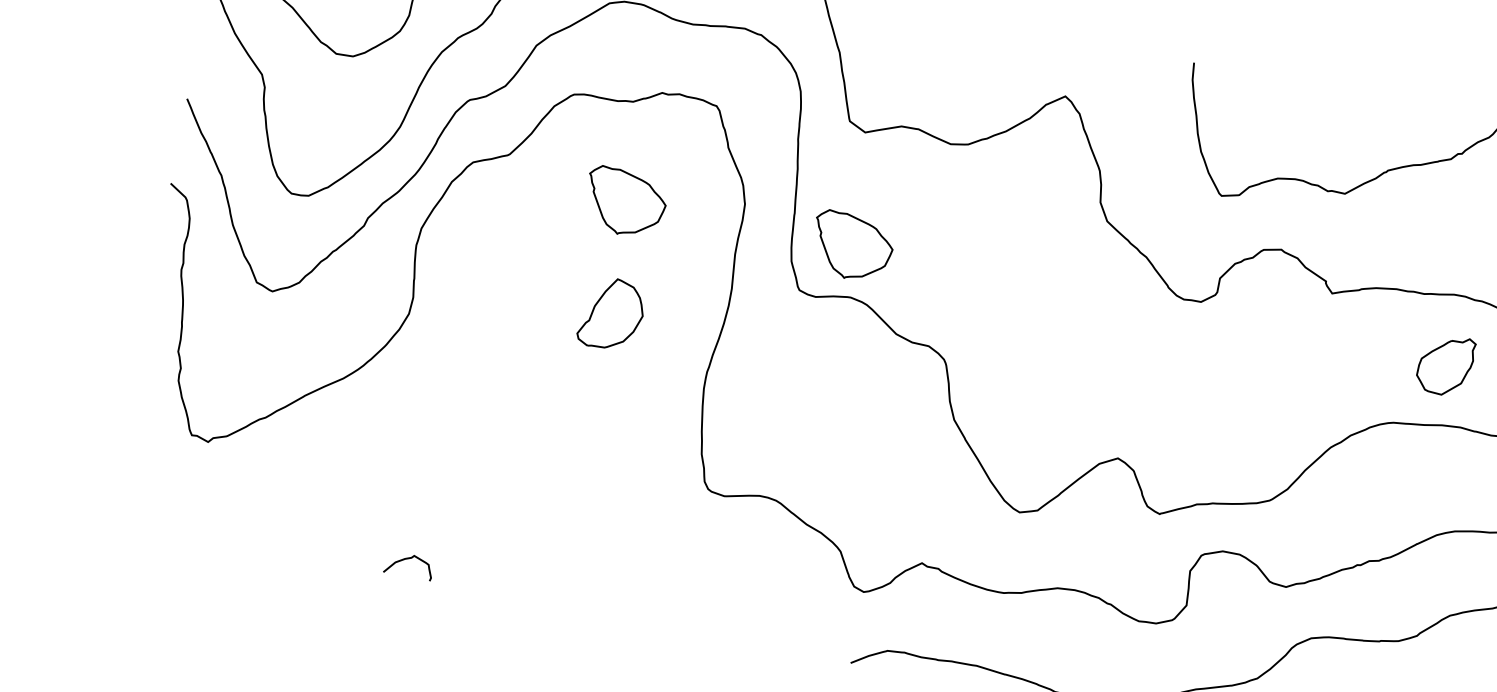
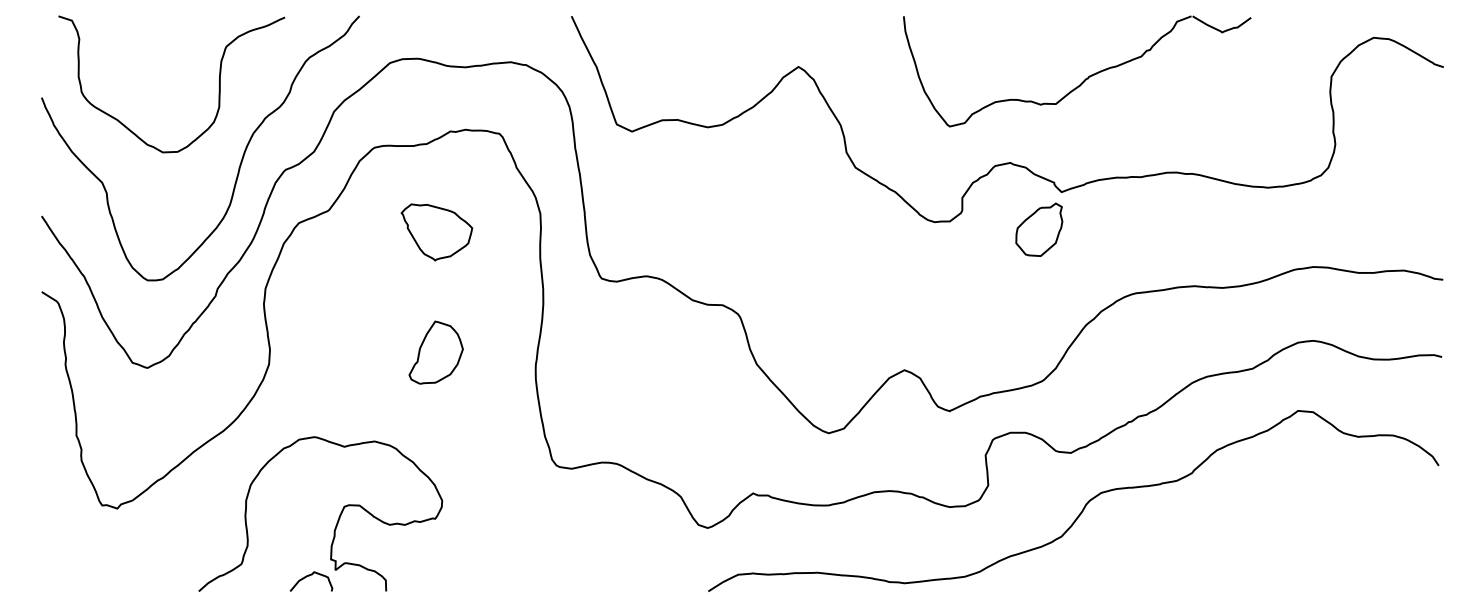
part: (851, 246) -> (639, 232), removed
part: (611, 313) -> (435, 352), moved
part: (1445, 364) -> (1039, 229), moved
curve: (451, 502) -> (337, 519), added

